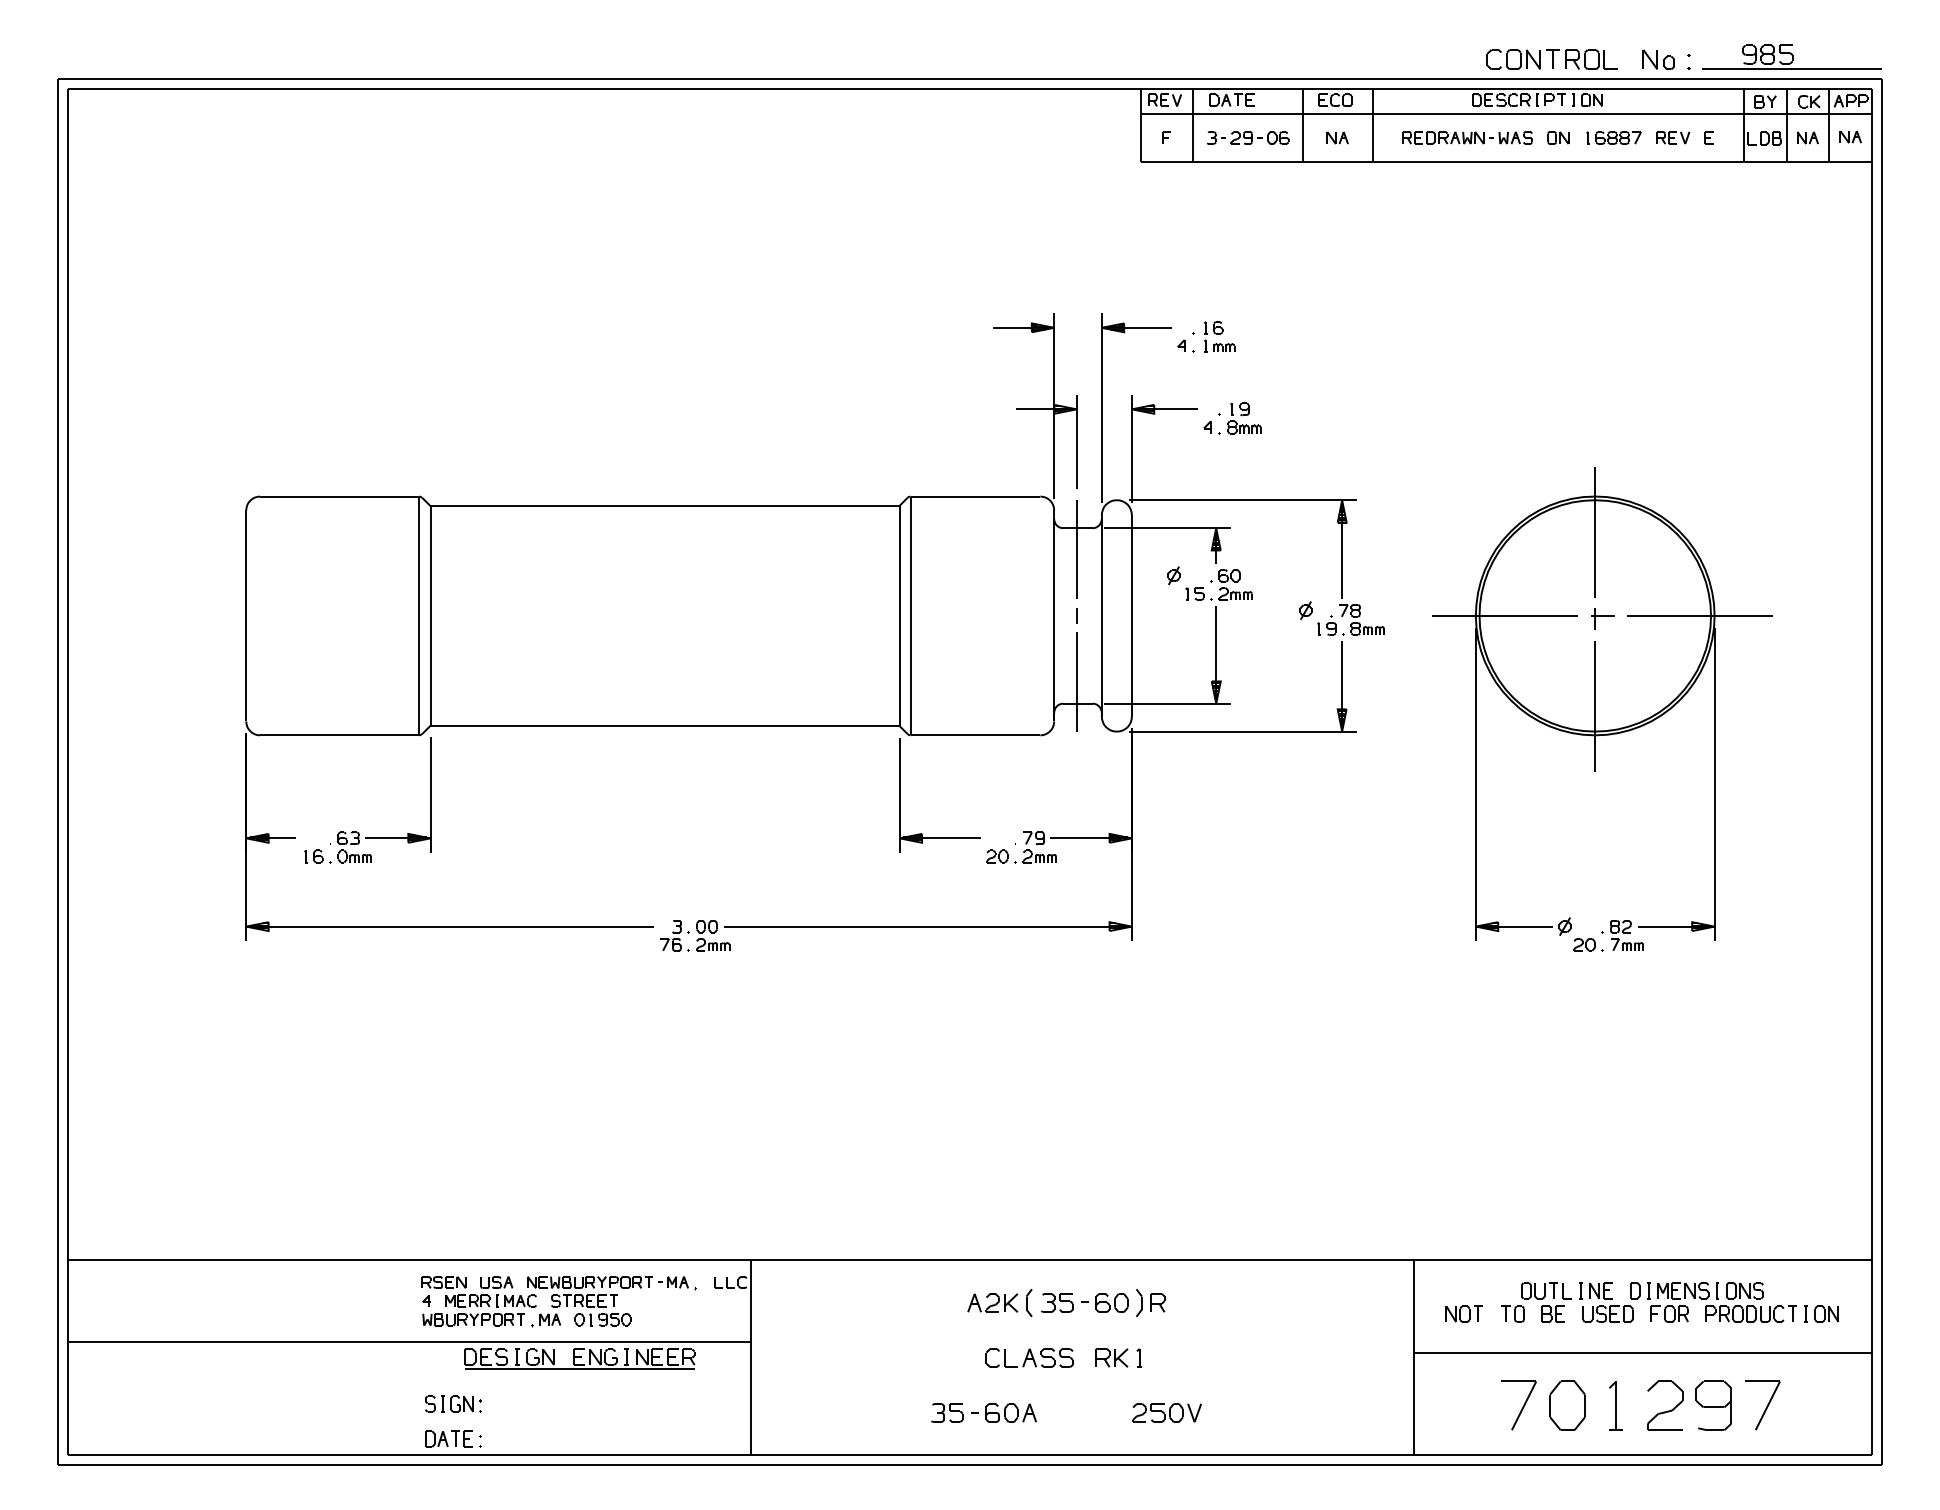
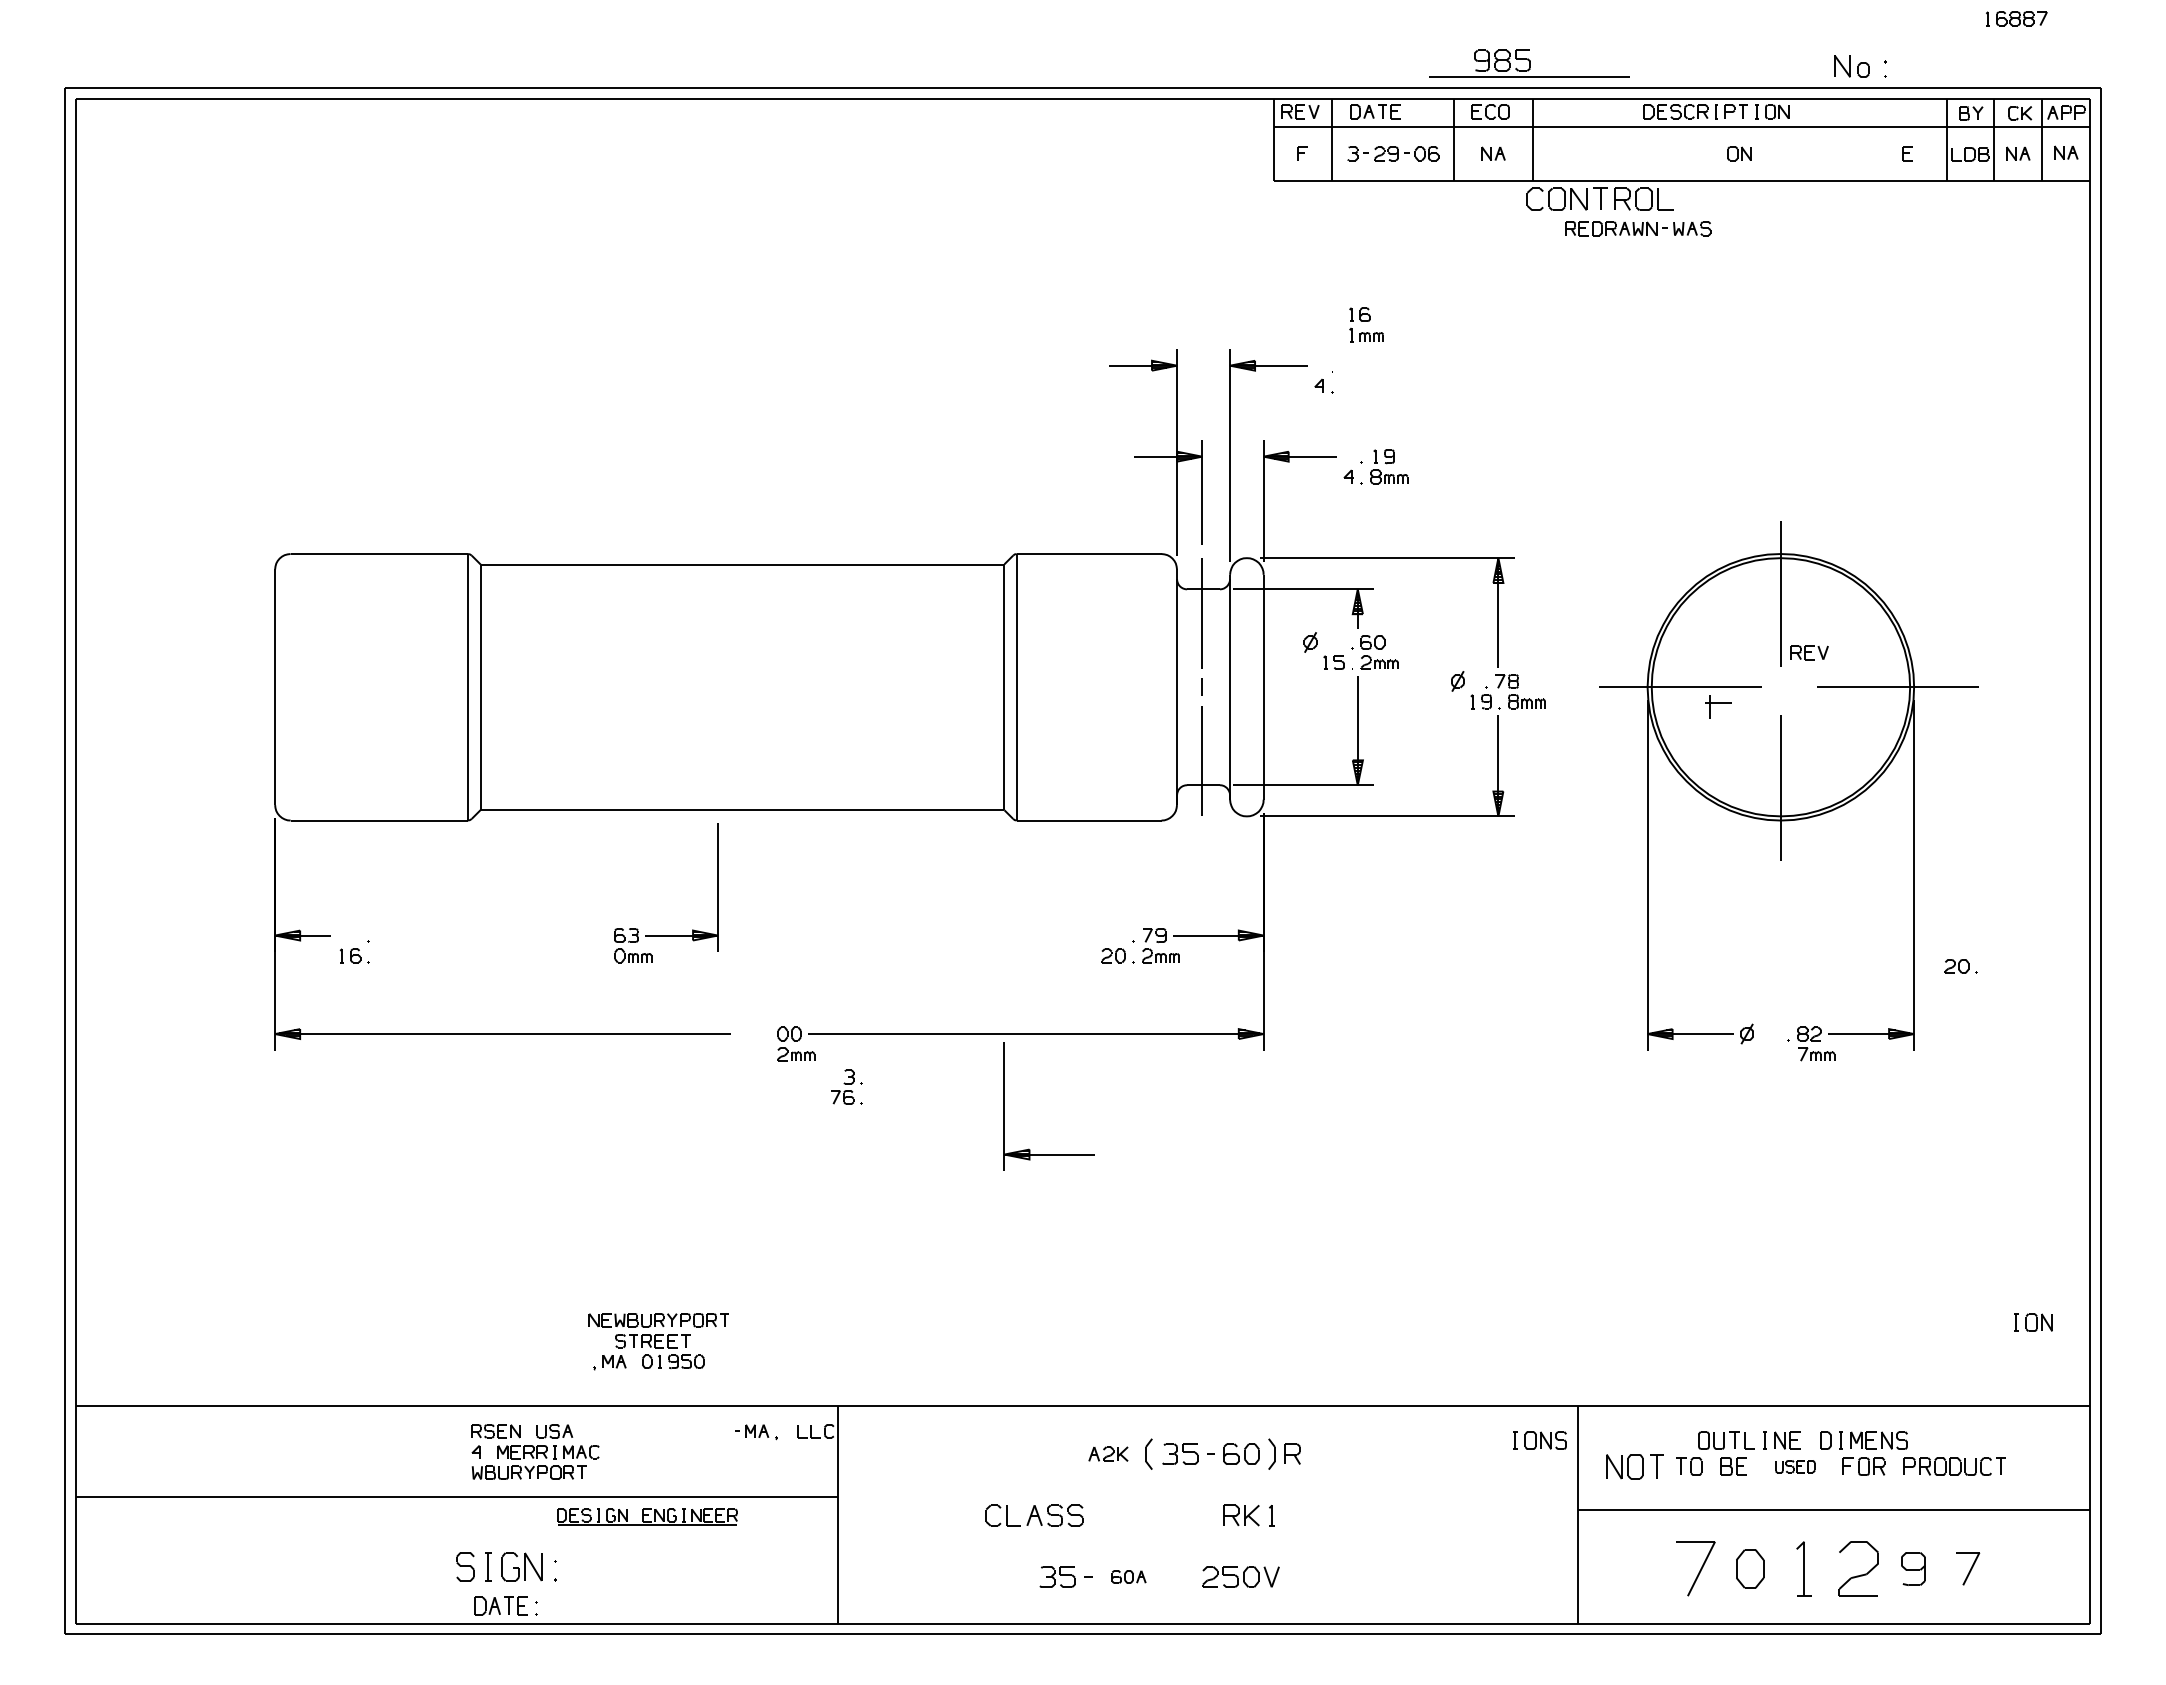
part: (1791, 57) -> (1529, 63), moved
part: (1551, 58) -> (1599, 198), moved
part: (1467, 137) -> (1638, 228), moved
part: (1613, 137) -> (2016, 18), moved
part: (1672, 137) -> (1809, 652), moved
part: (1219, 336) -> (1366, 324), moved
part: (1602, 618) -> (1718, 706), moved
part: (899, 795) -> (1004, 1106), moved
part: (384, 838) -> (666, 935), moved
part: (674, 935) -> (846, 1086), moved
part: (1587, 944) -> (1960, 966), moved
part: (1739, 1290) -> (1539, 1440), moved
part: (589, 1301) -> (658, 1341), moved
part: (992, 1302) -> (1108, 1453), size x0.7
part: (1464, 1314) -> (1634, 1466), size x1.4
part: (1608, 1314) -> (1795, 1466), size x0.7
part: (1821, 1314) -> (2033, 1322), moved
part: (1029, 1357) -> (1034, 1515), moved
part: (579, 1358) -> (647, 1516), size x0.7
part: (452, 1403) -> (505, 1566), size x1.6
part: (1568, 1405) -> (1750, 1568), size x0.7
part: (1714, 1405) -> (1913, 1568), size x0.6
part: (1762, 1405) -> (1967, 1568), size x0.6
part: (1010, 1412) -> (1128, 1576), size x0.6
part: (1166, 1412) -> (1240, 1576), moved

